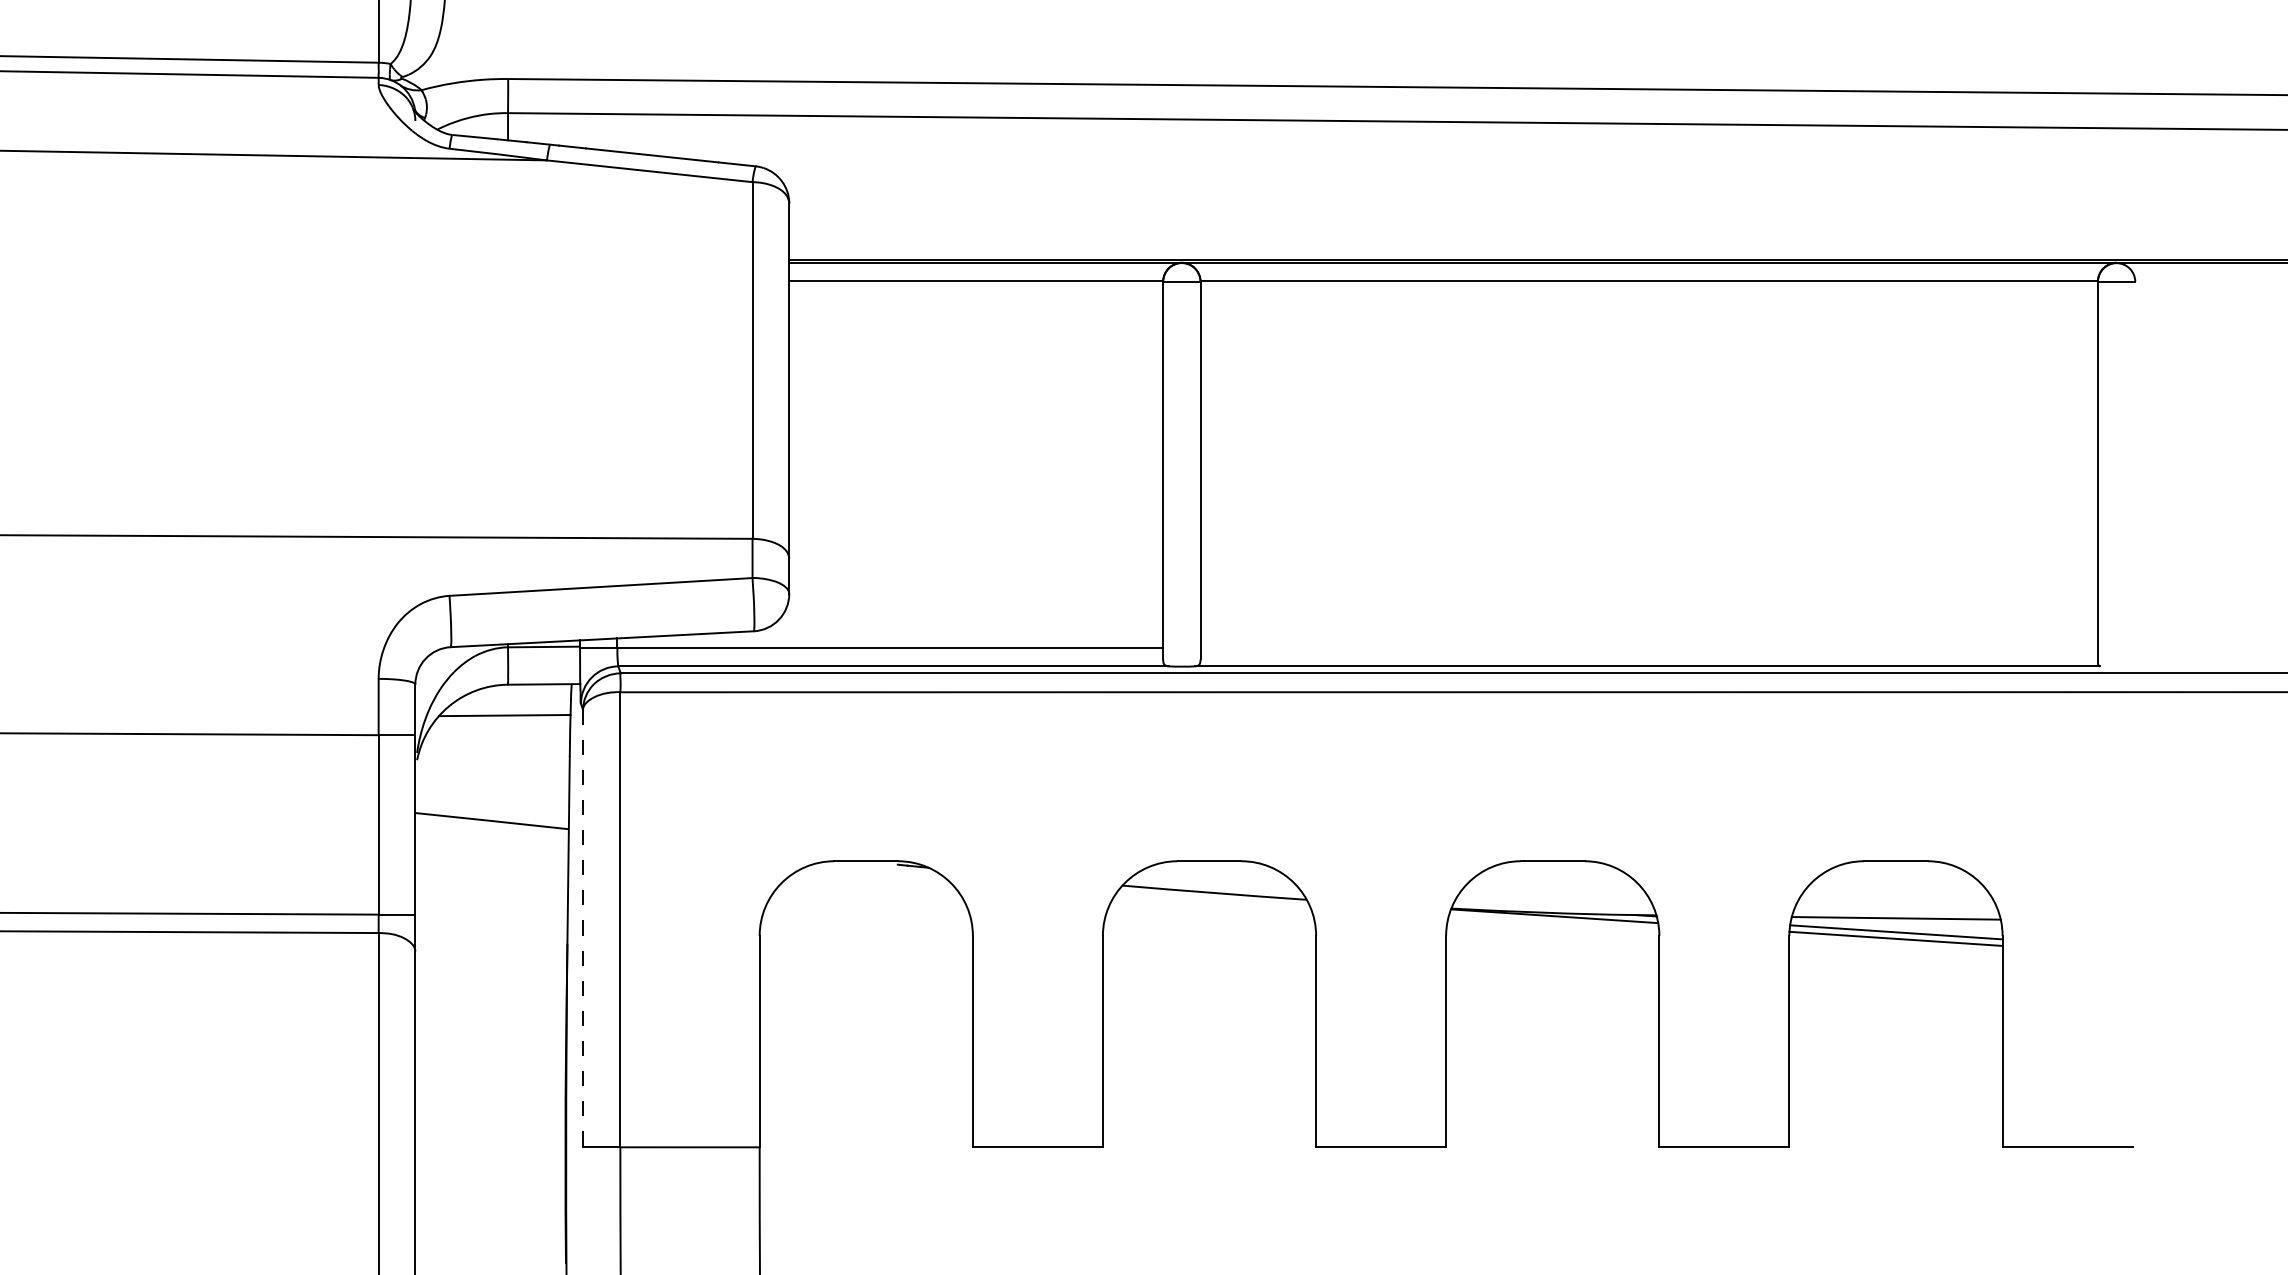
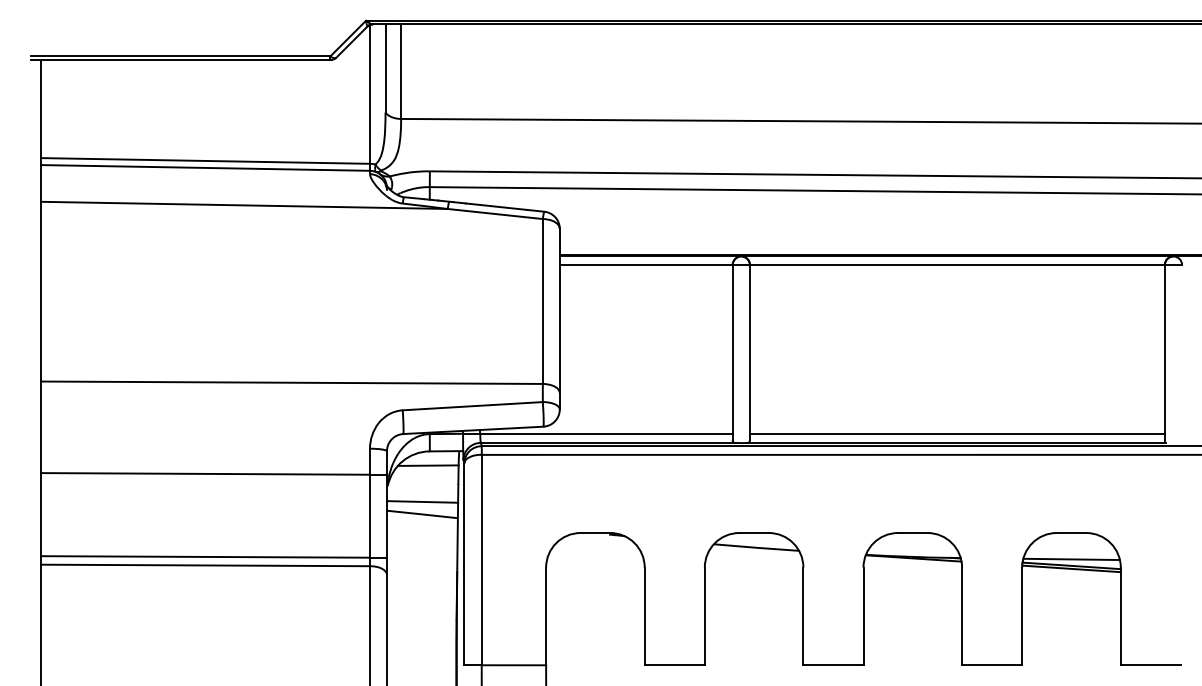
line: (1647, 648) -> (956, 434), added
line: (492, 793) -> (422, 501), added
line: (583, 929) -> (464, 564), dashed -> solid

